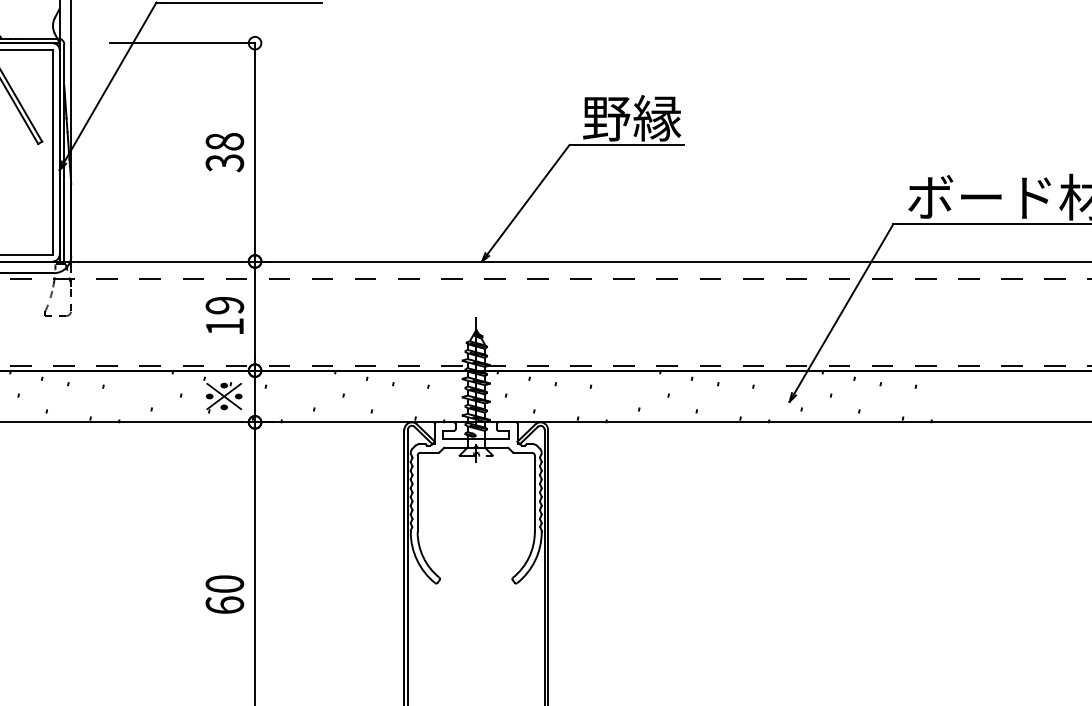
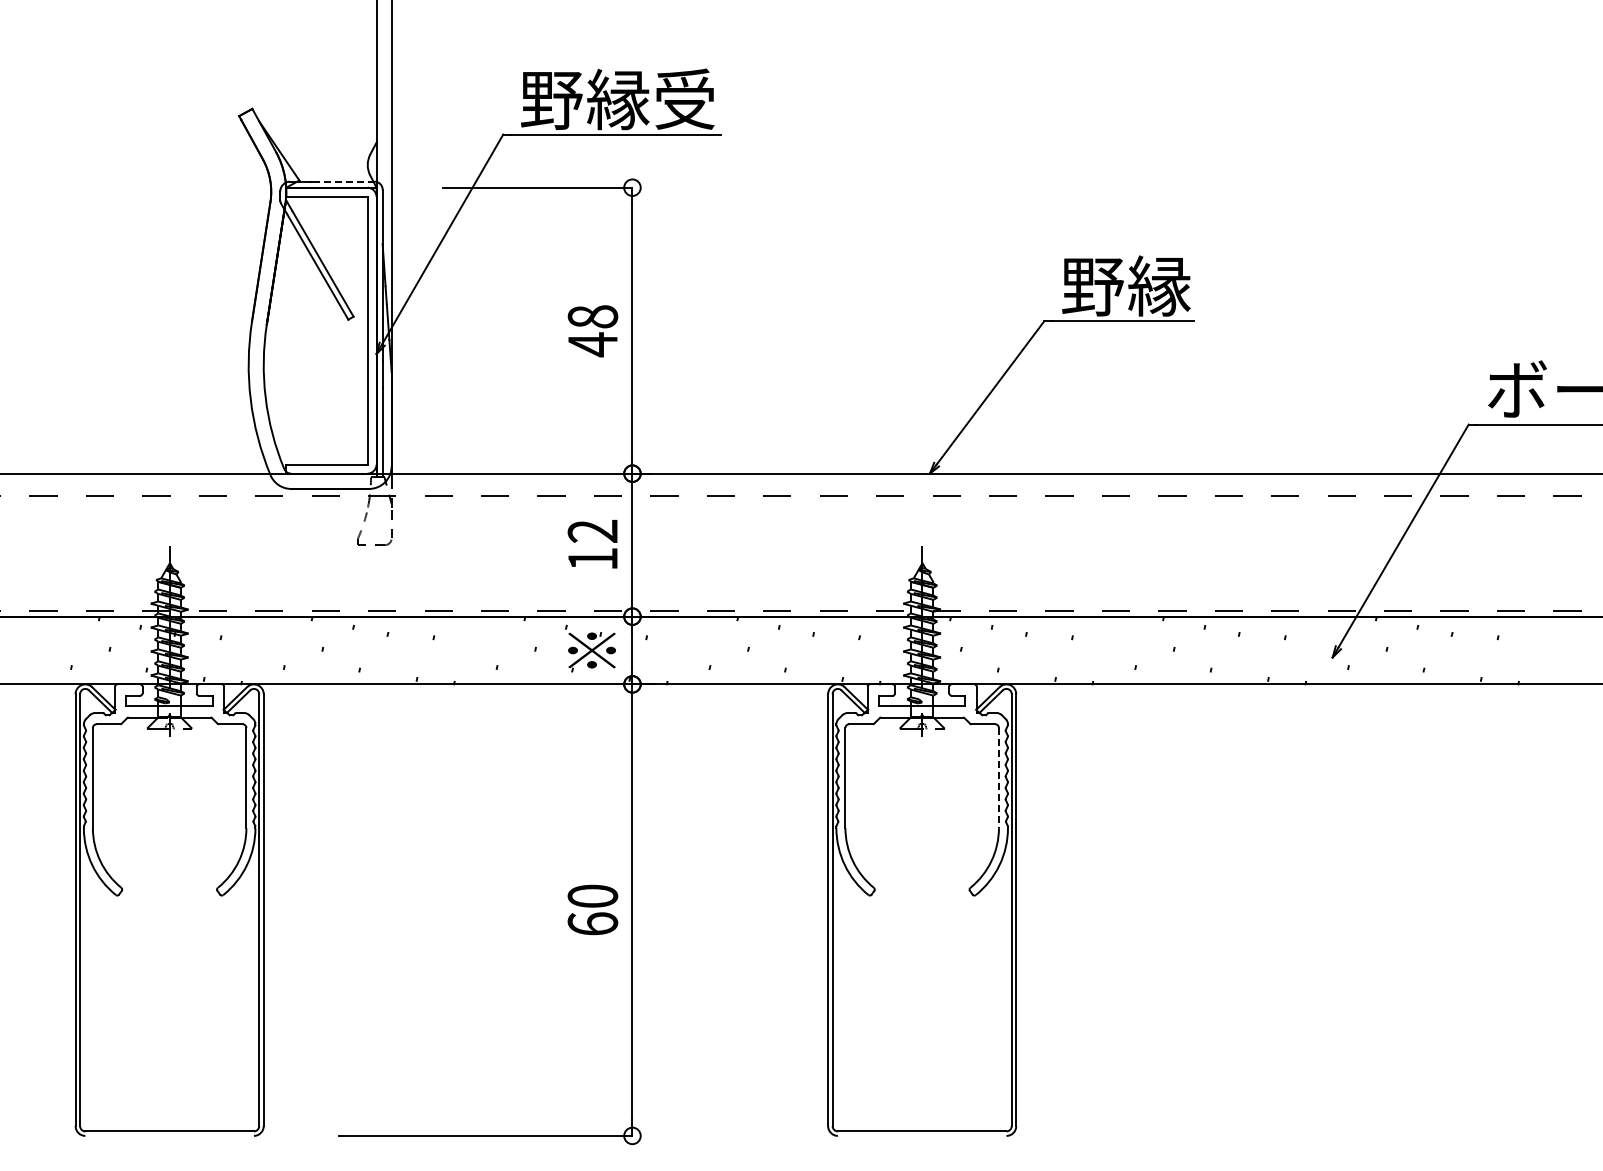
line: (36, 38) -> (346, 181), solid -> dashed
text: (224, 162) -> (592, 344), 38 -> 48
text: (225, 304) -> (593, 530), 19 -> 12
line: (534, 494) -> (998, 778), solid -> dashed

